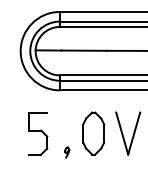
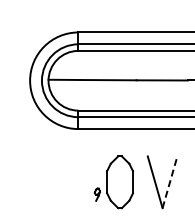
part: (38, 133) -> (51, 182), removed
line: (133, 133) -> (169, 182), solid -> dashed
part: (66, 152) -> (96, 194), moved

